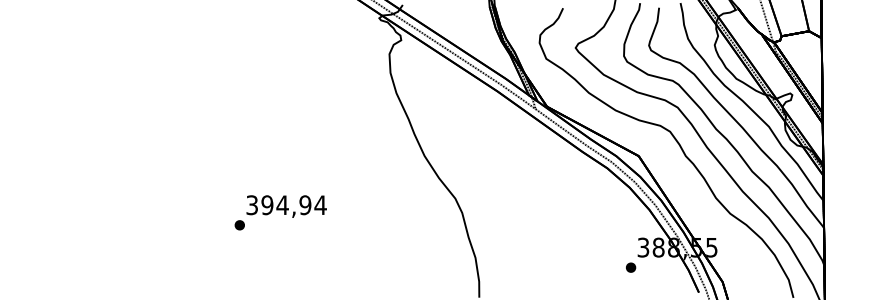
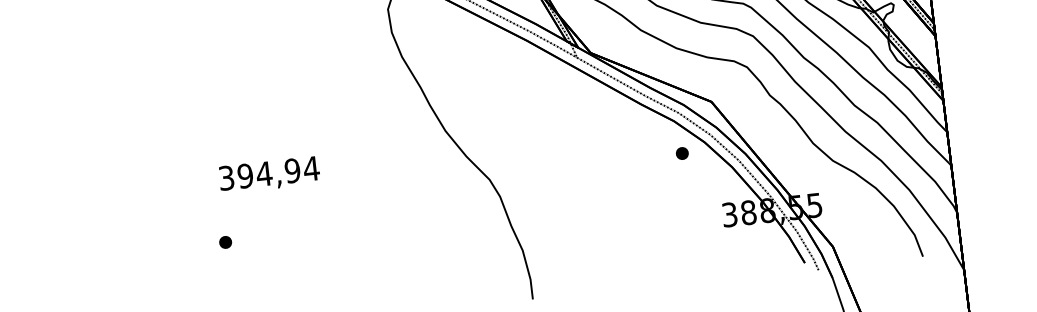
text: (286, 206) -> (269, 175), moved
part: (631, 267) -> (682, 153), moved

